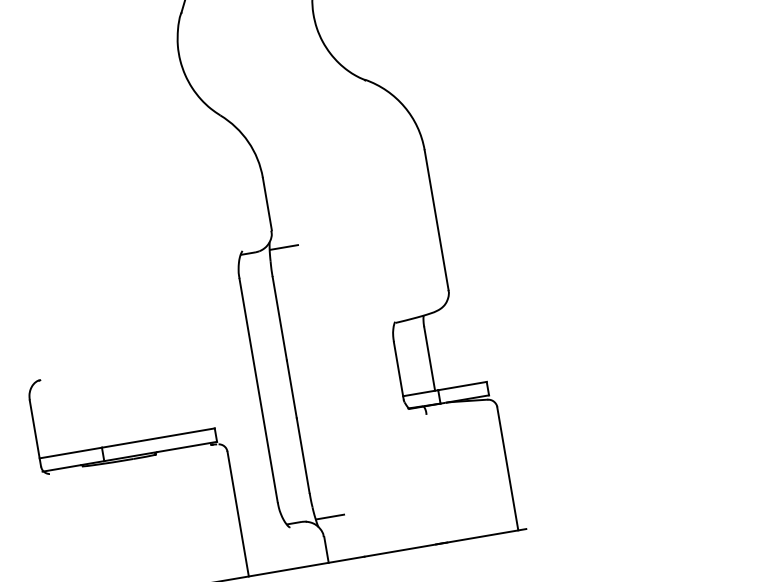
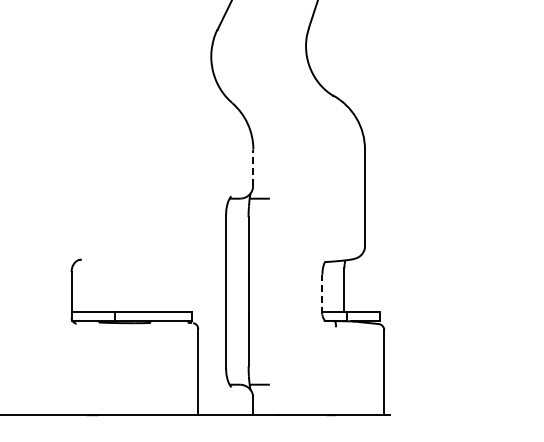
line: (267, 203) -> (253, 167), solid -> dashed
line: (398, 370) -> (322, 294), solid -> dashed

